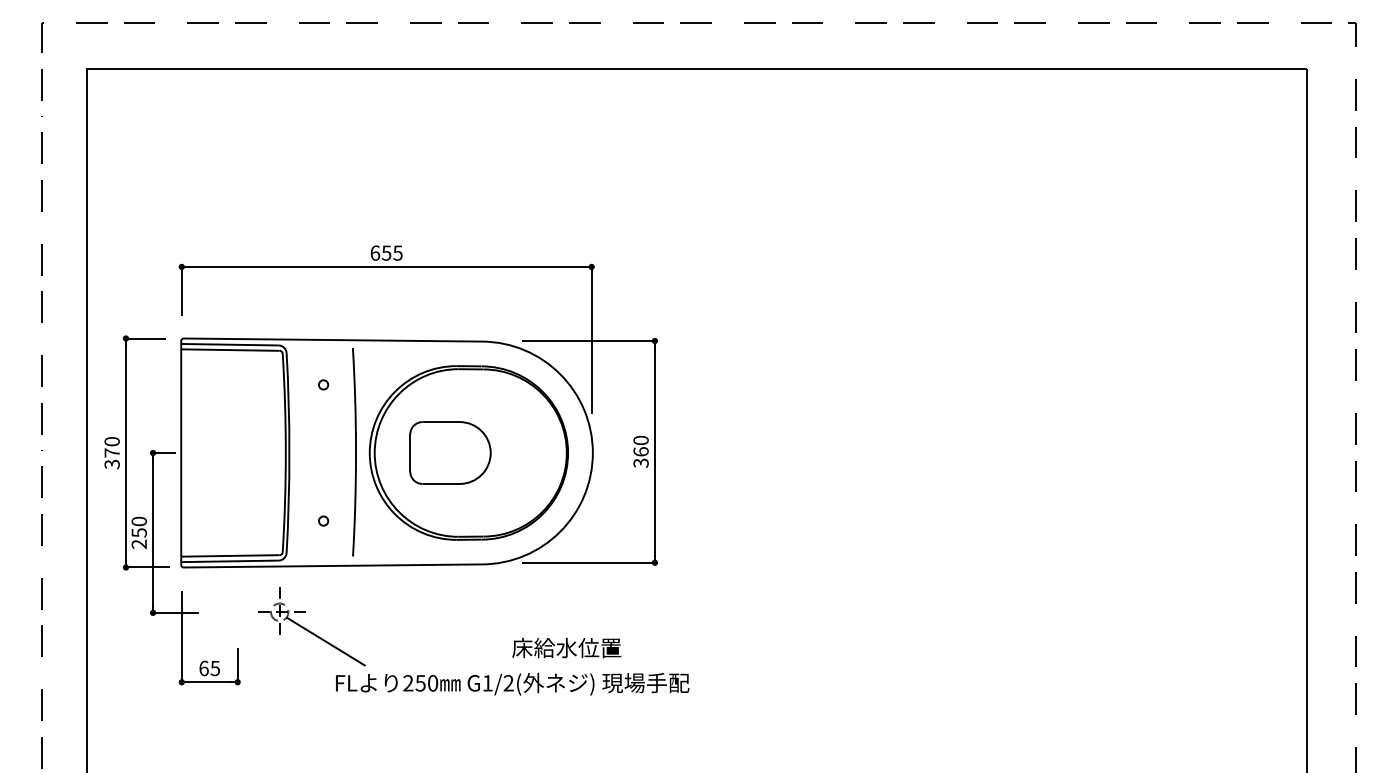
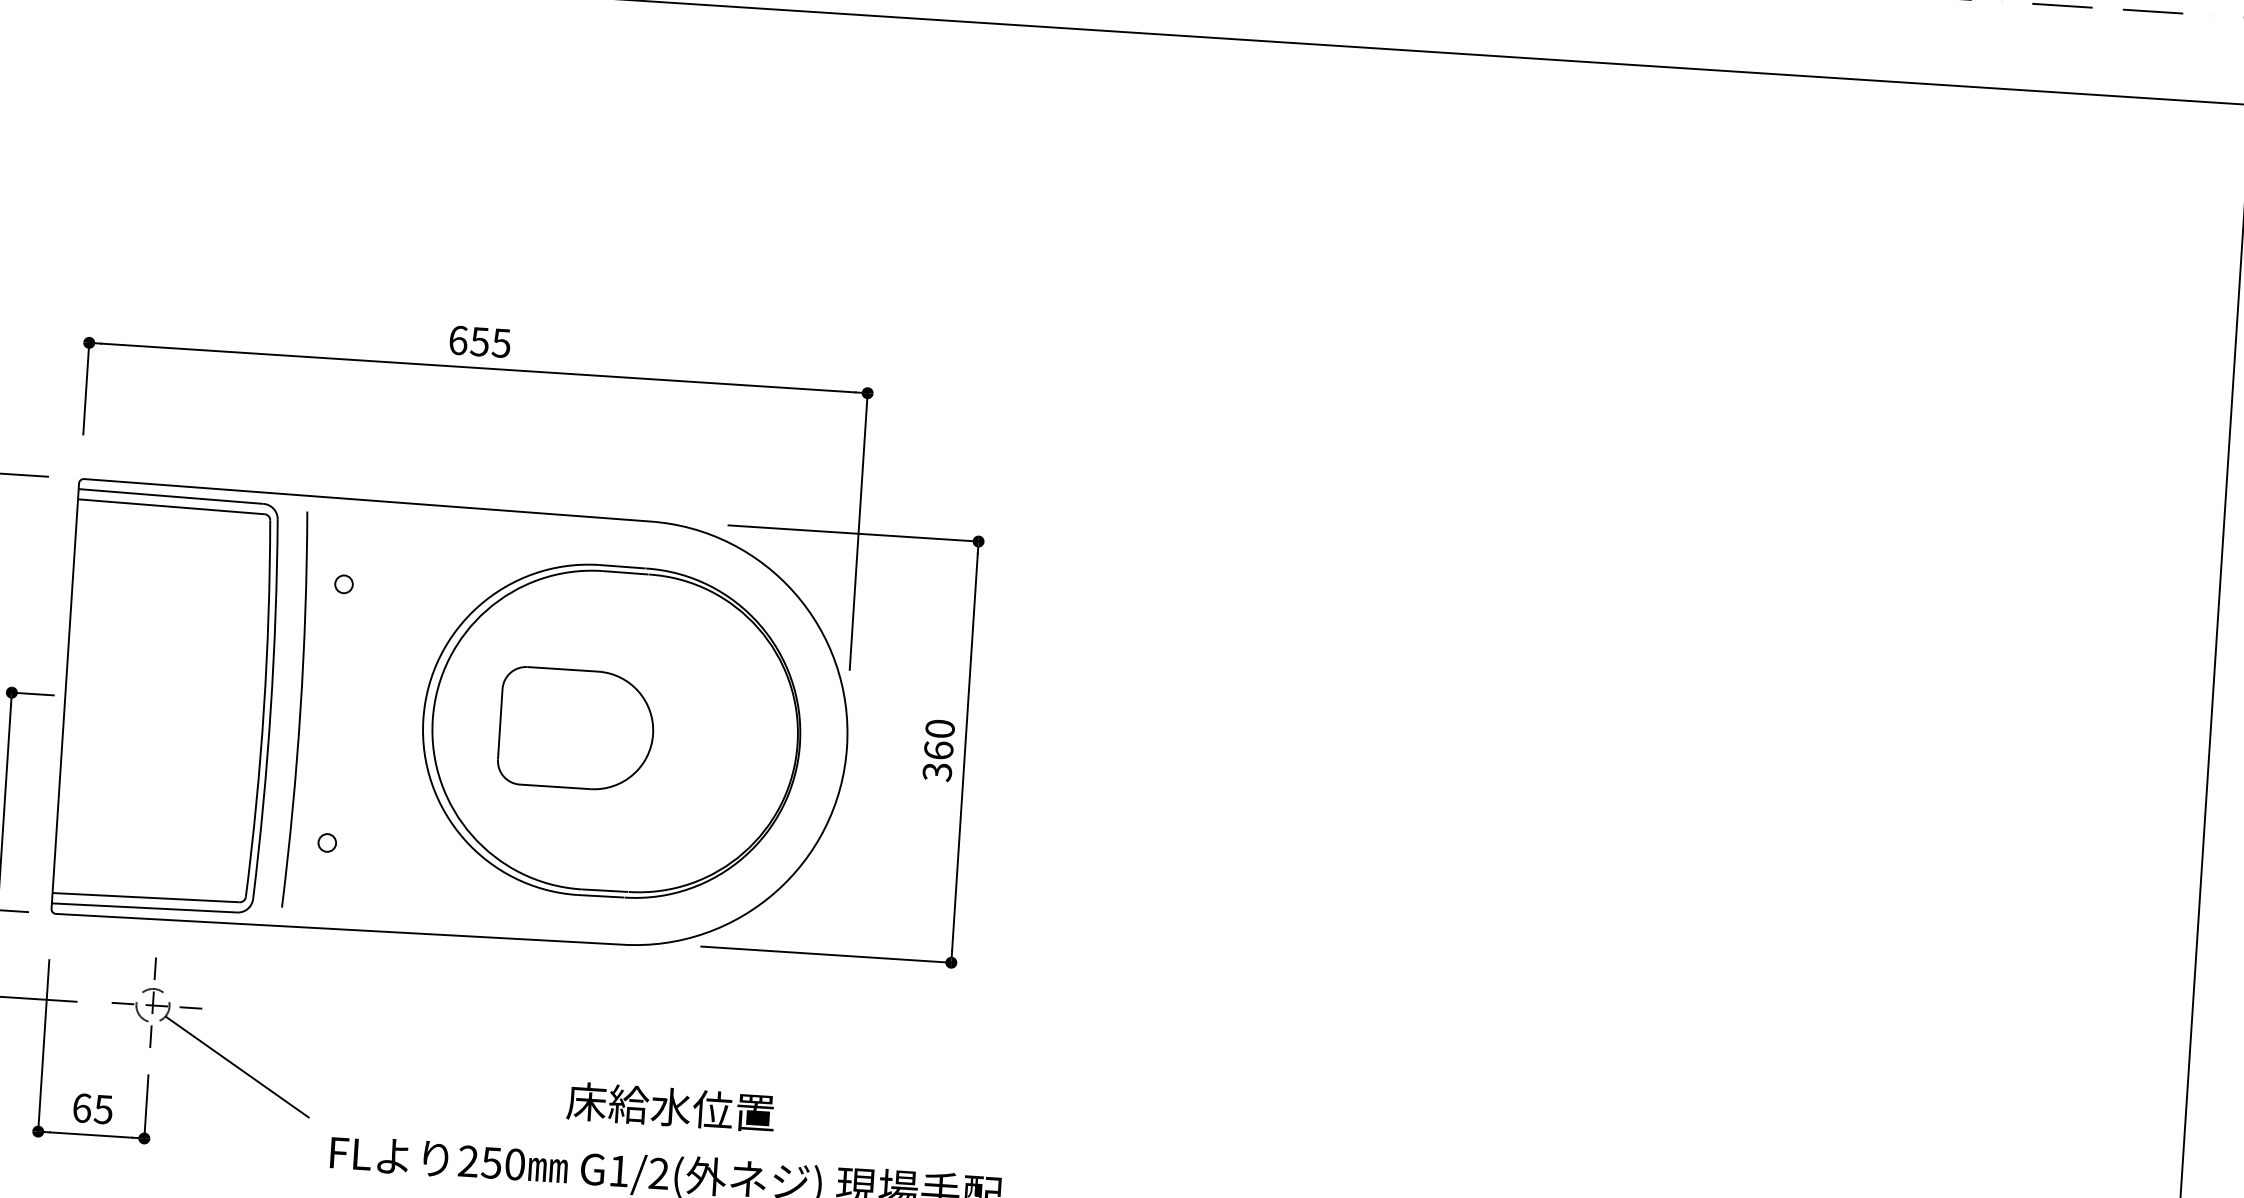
curve: (355, 452) -> (299, 710), moved
part: (311, 626) -> (211, 1036), moved
text: (566, 647) -> (670, 1106), moved

